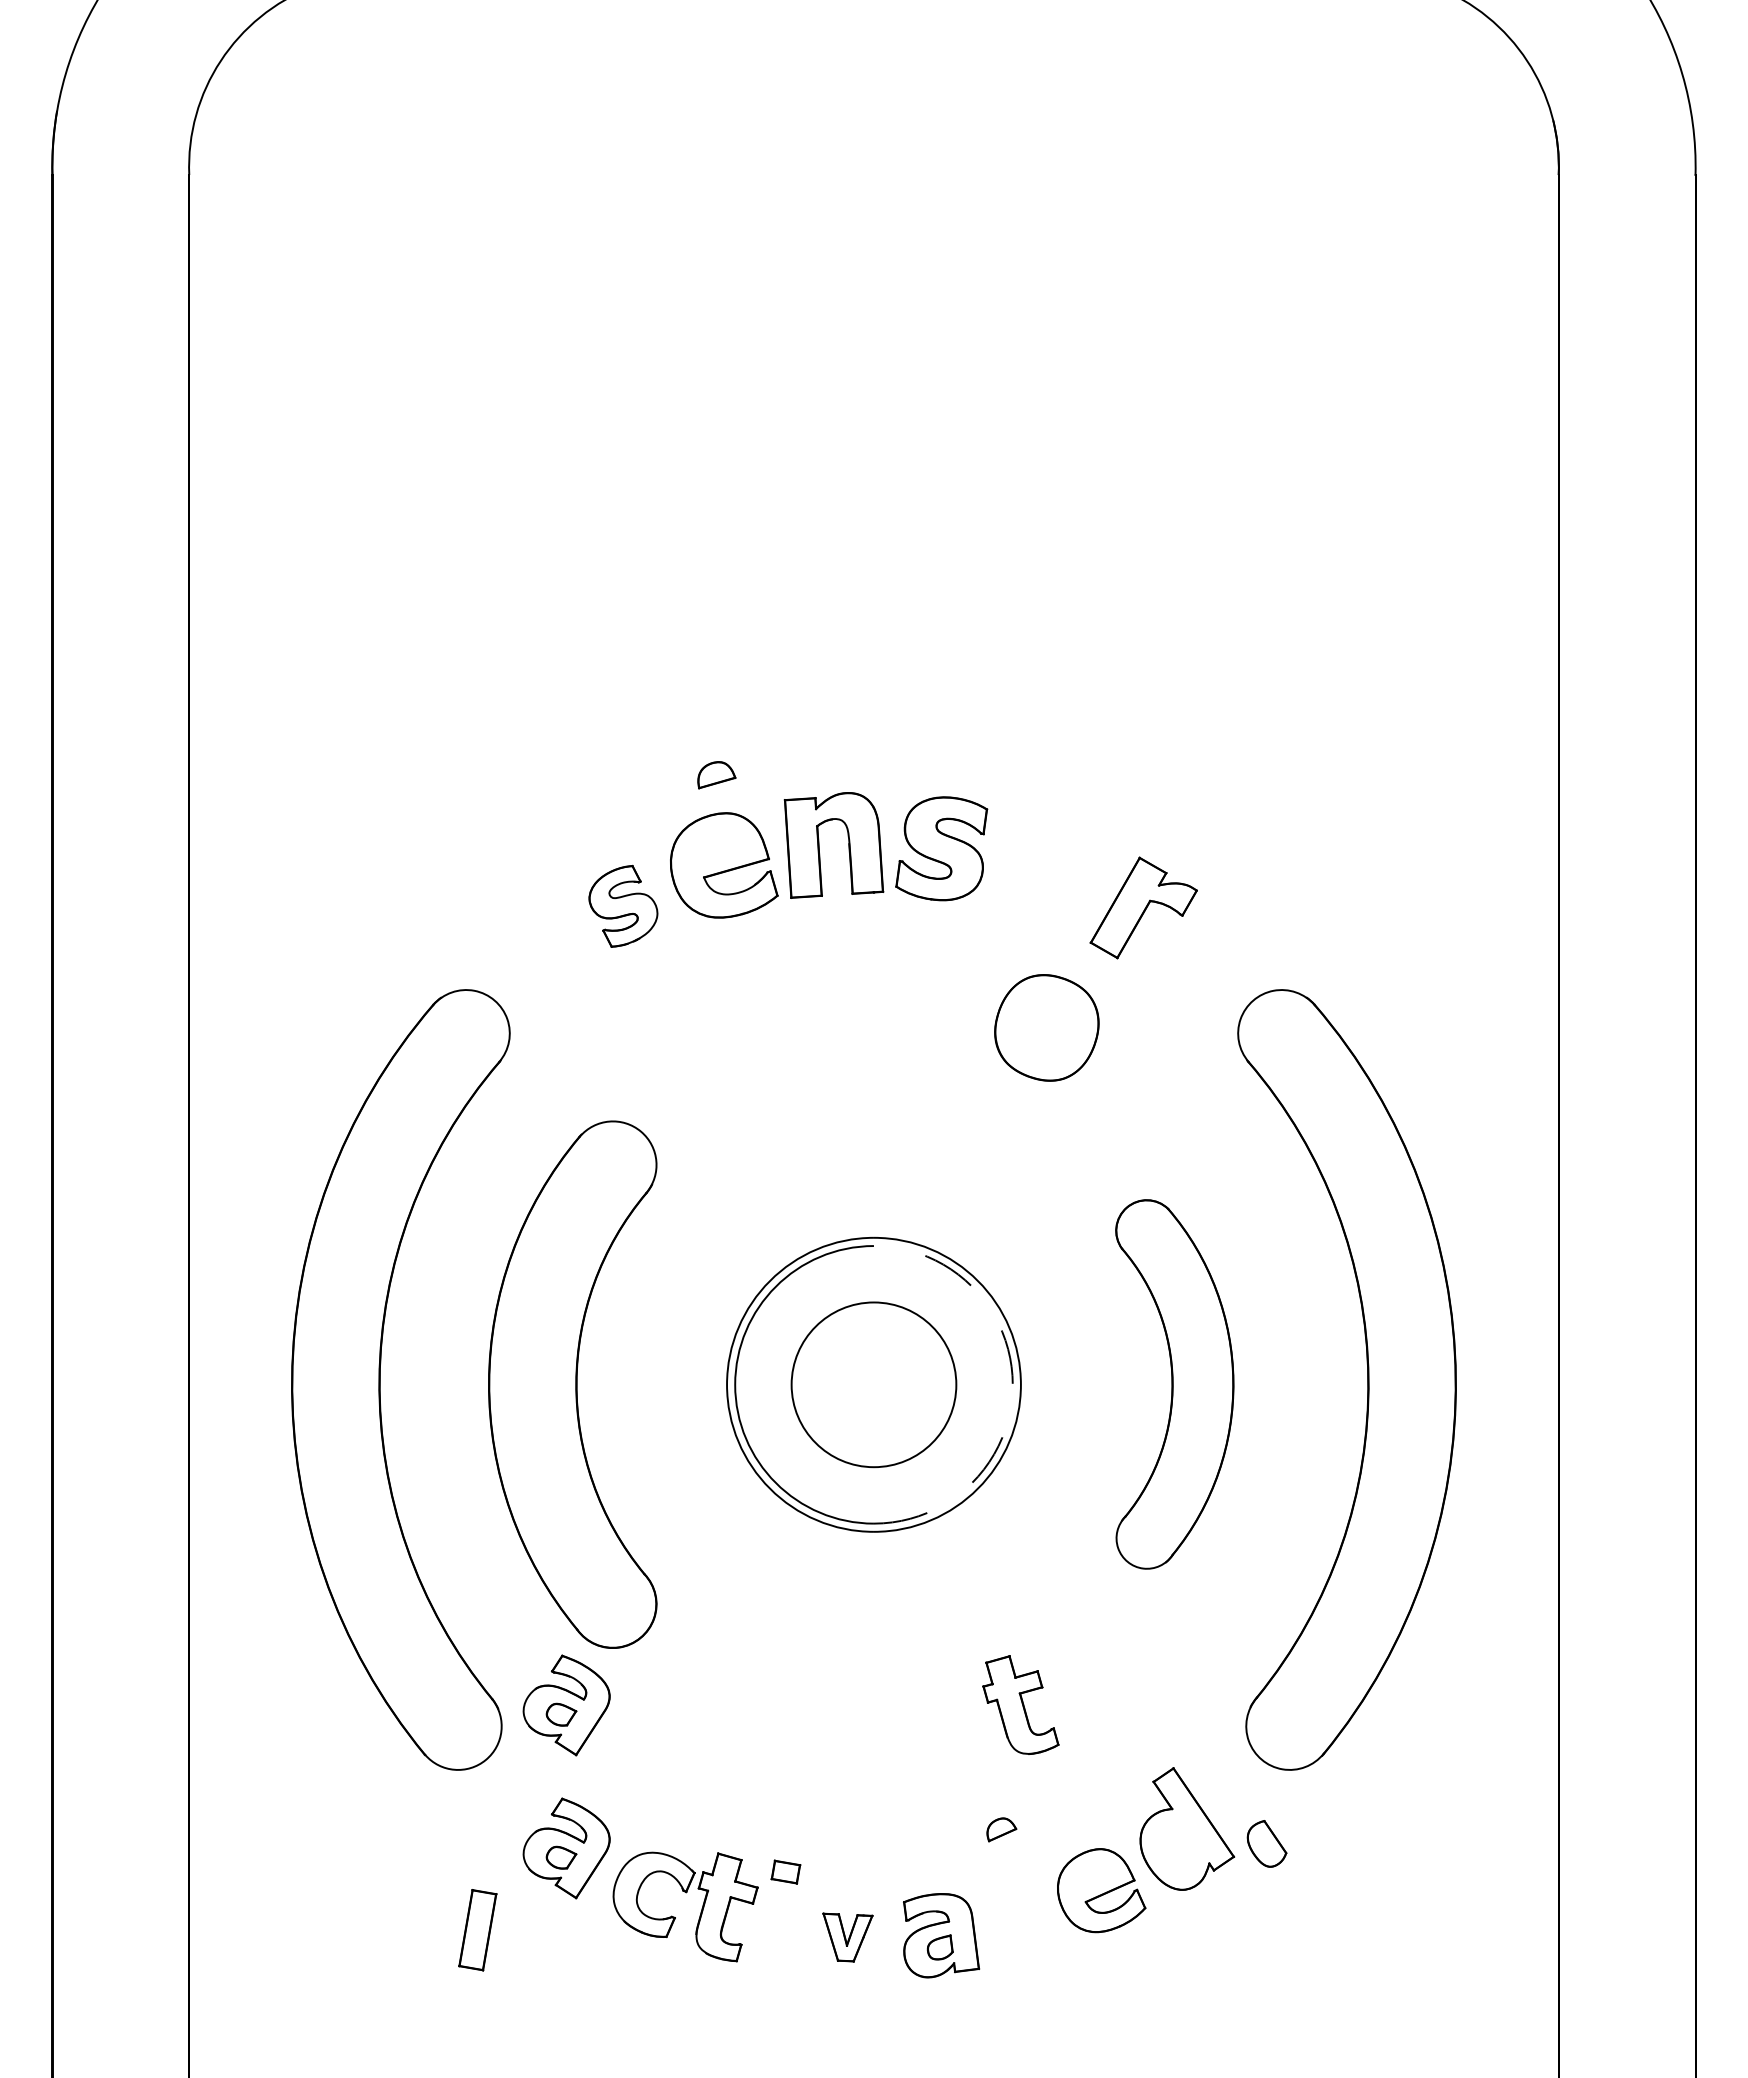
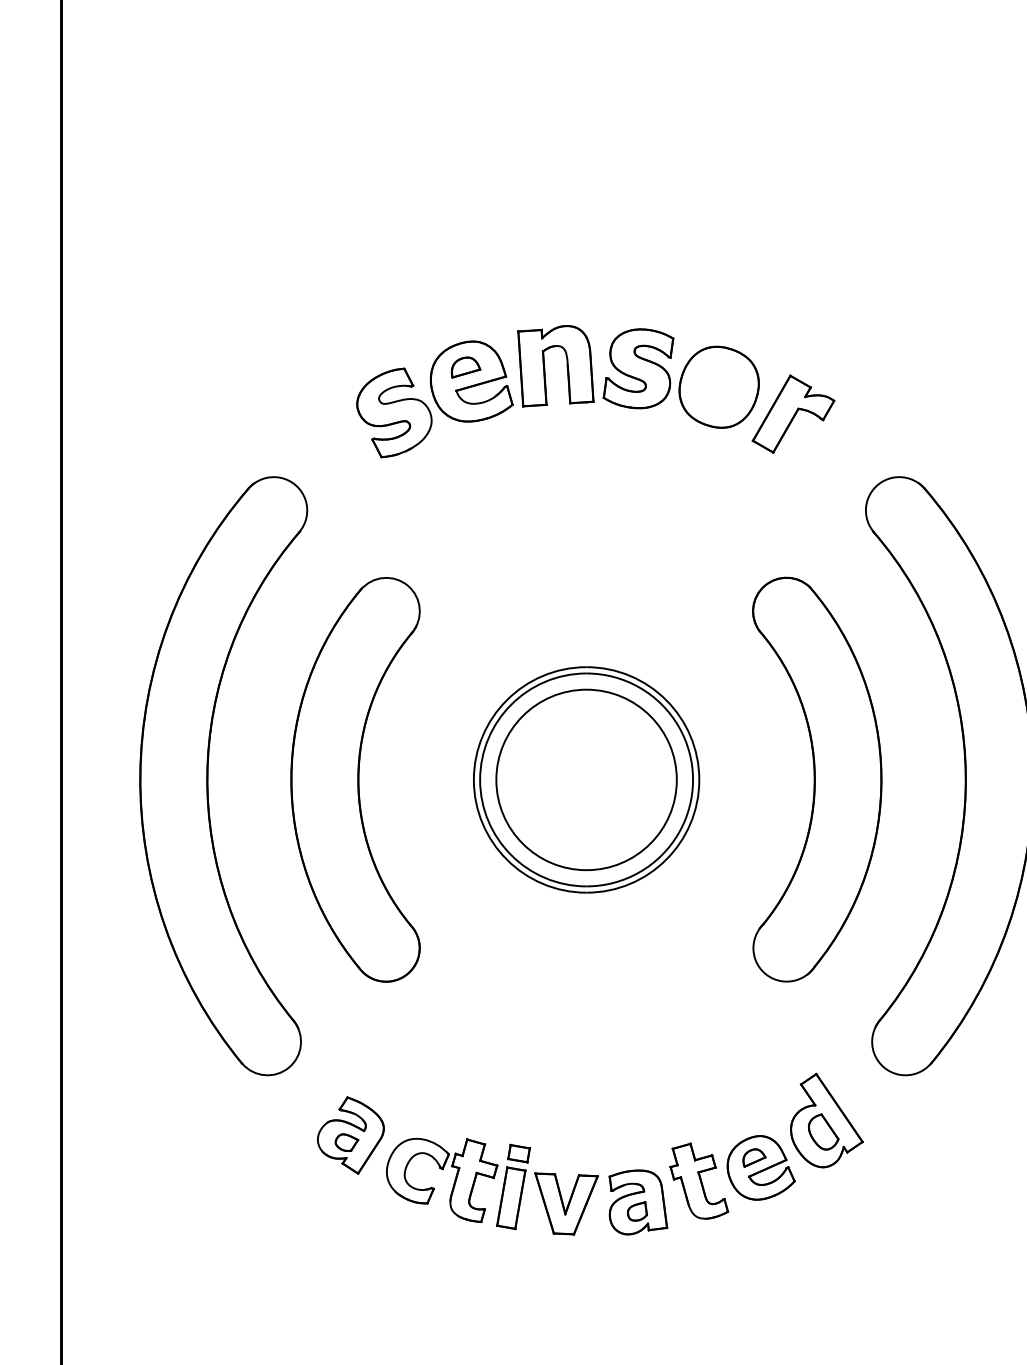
part: (716, 775) -> (465, 367), moved
part: (623, 906) -> (394, 413), size x1.43
part: (1046, 1027) -> (718, 386), moved
circle: (873, 1384) -> (586, 779), size x1.43
arc: (1012, 1384) -> (692, 779), dashed -> solid
part: (1174, 1384) -> (817, 779), size x1.43
part: (1020, 1704) -> (698, 1180), moved
part: (566, 1705) -> (350, 1025), removed
part: (1001, 1829) -> (754, 1157), moved
part: (1266, 1843) -> (823, 1131), moved
part: (477, 1930) -> (511, 1198), moved
part: (847, 1937) -> (566, 1203), size x1.67

